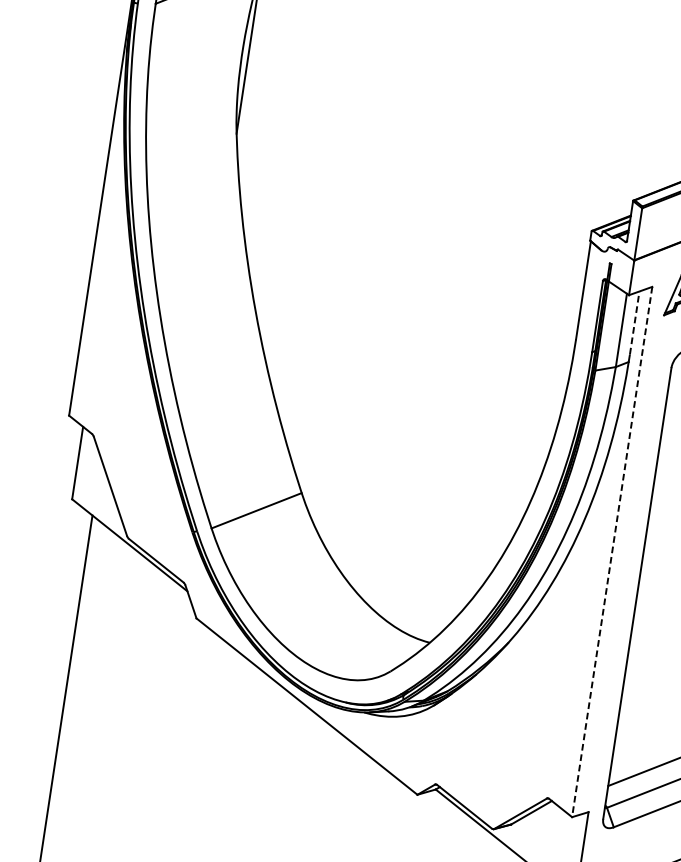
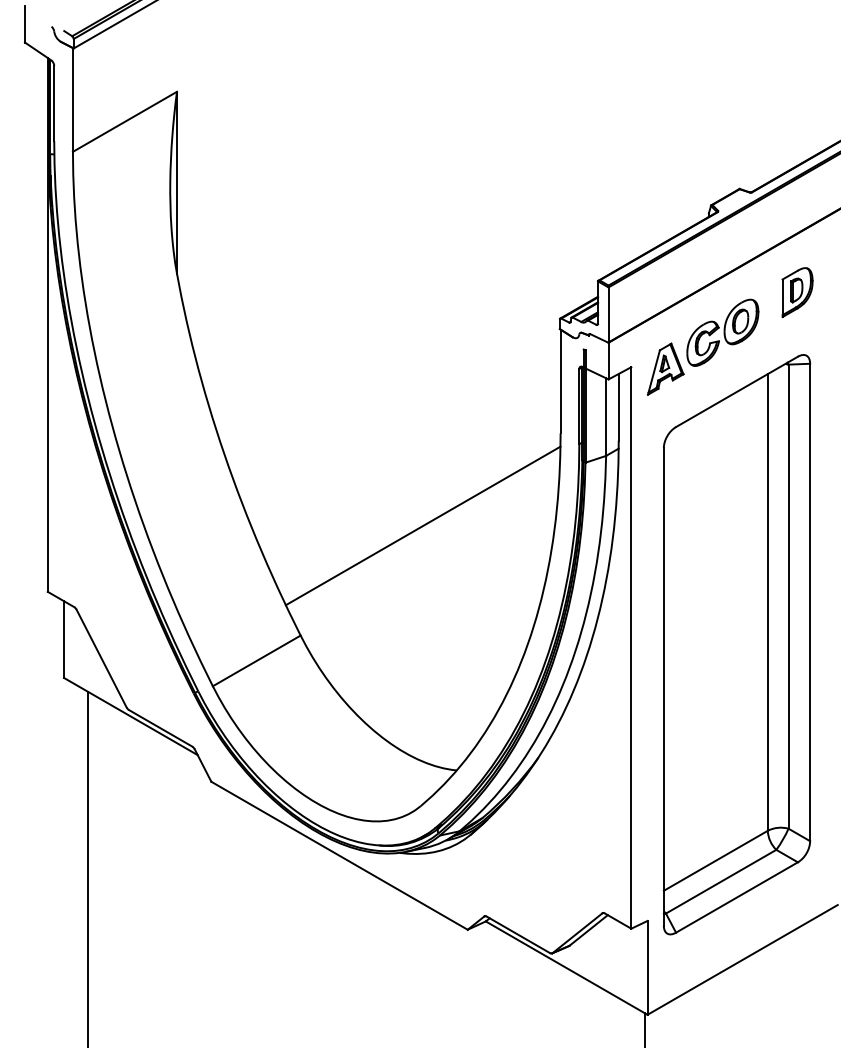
line: (634, 322) -> (618, 406), dashed -> solid
line: (432, 406) -> (422, 525), added
line: (612, 551) -> (631, 647), dashed -> solid

